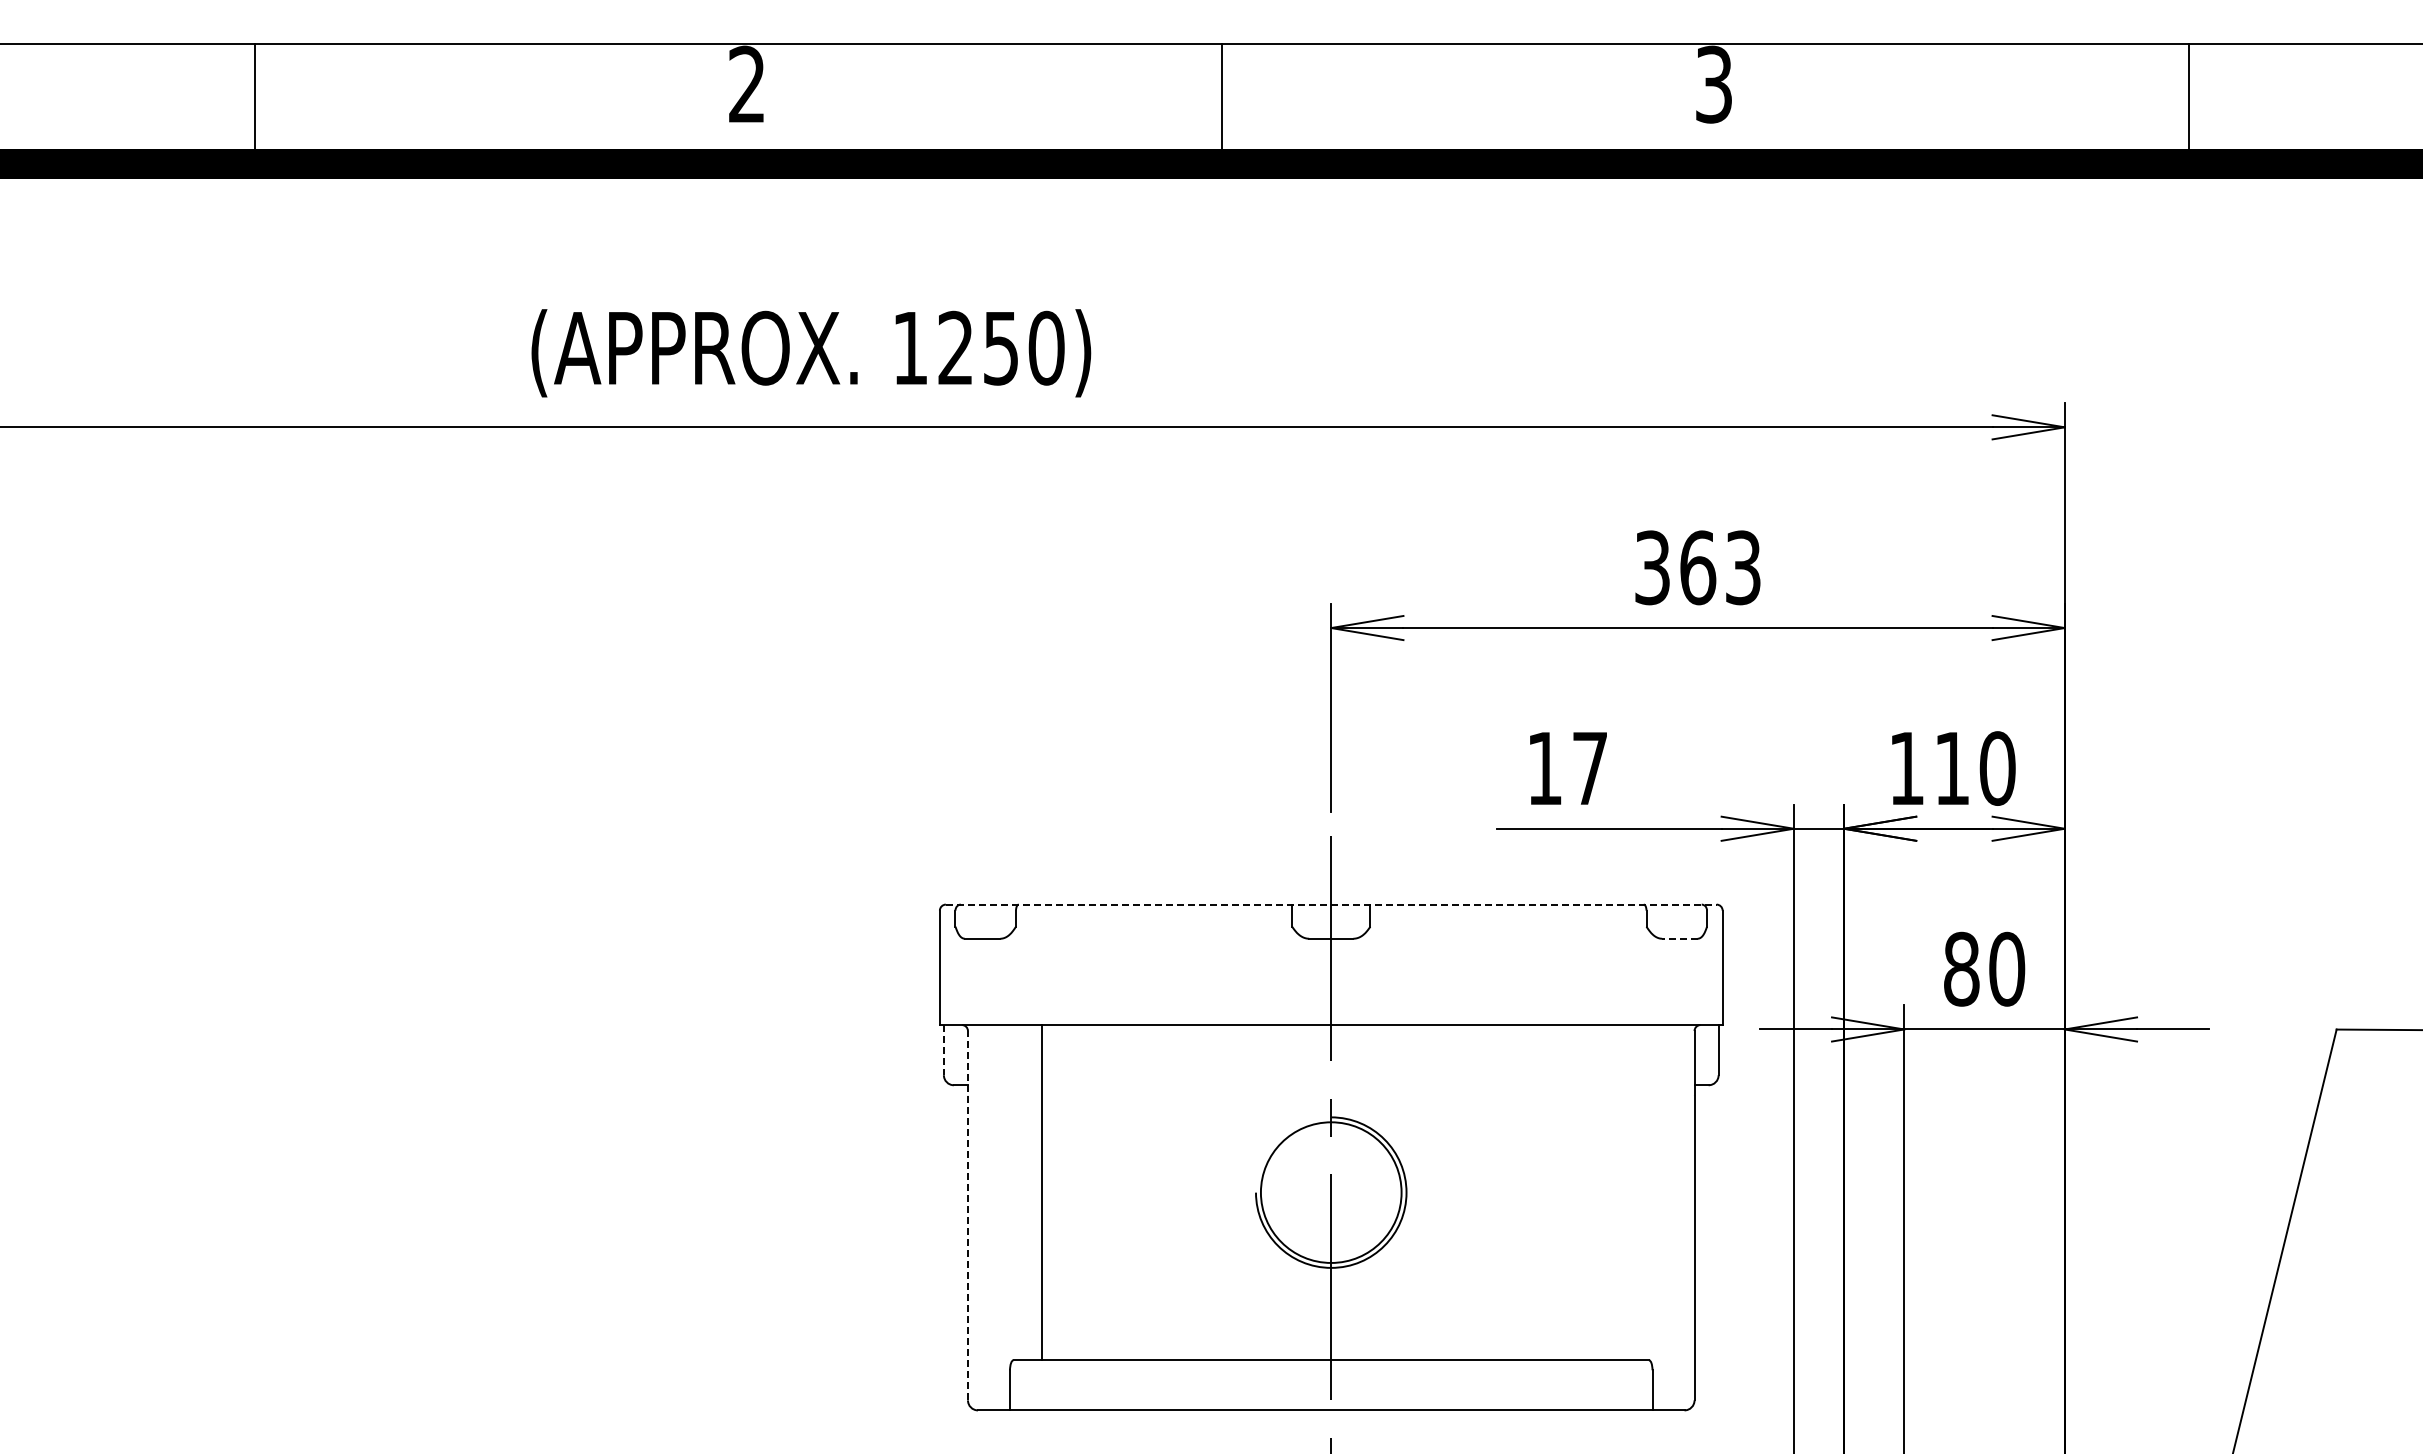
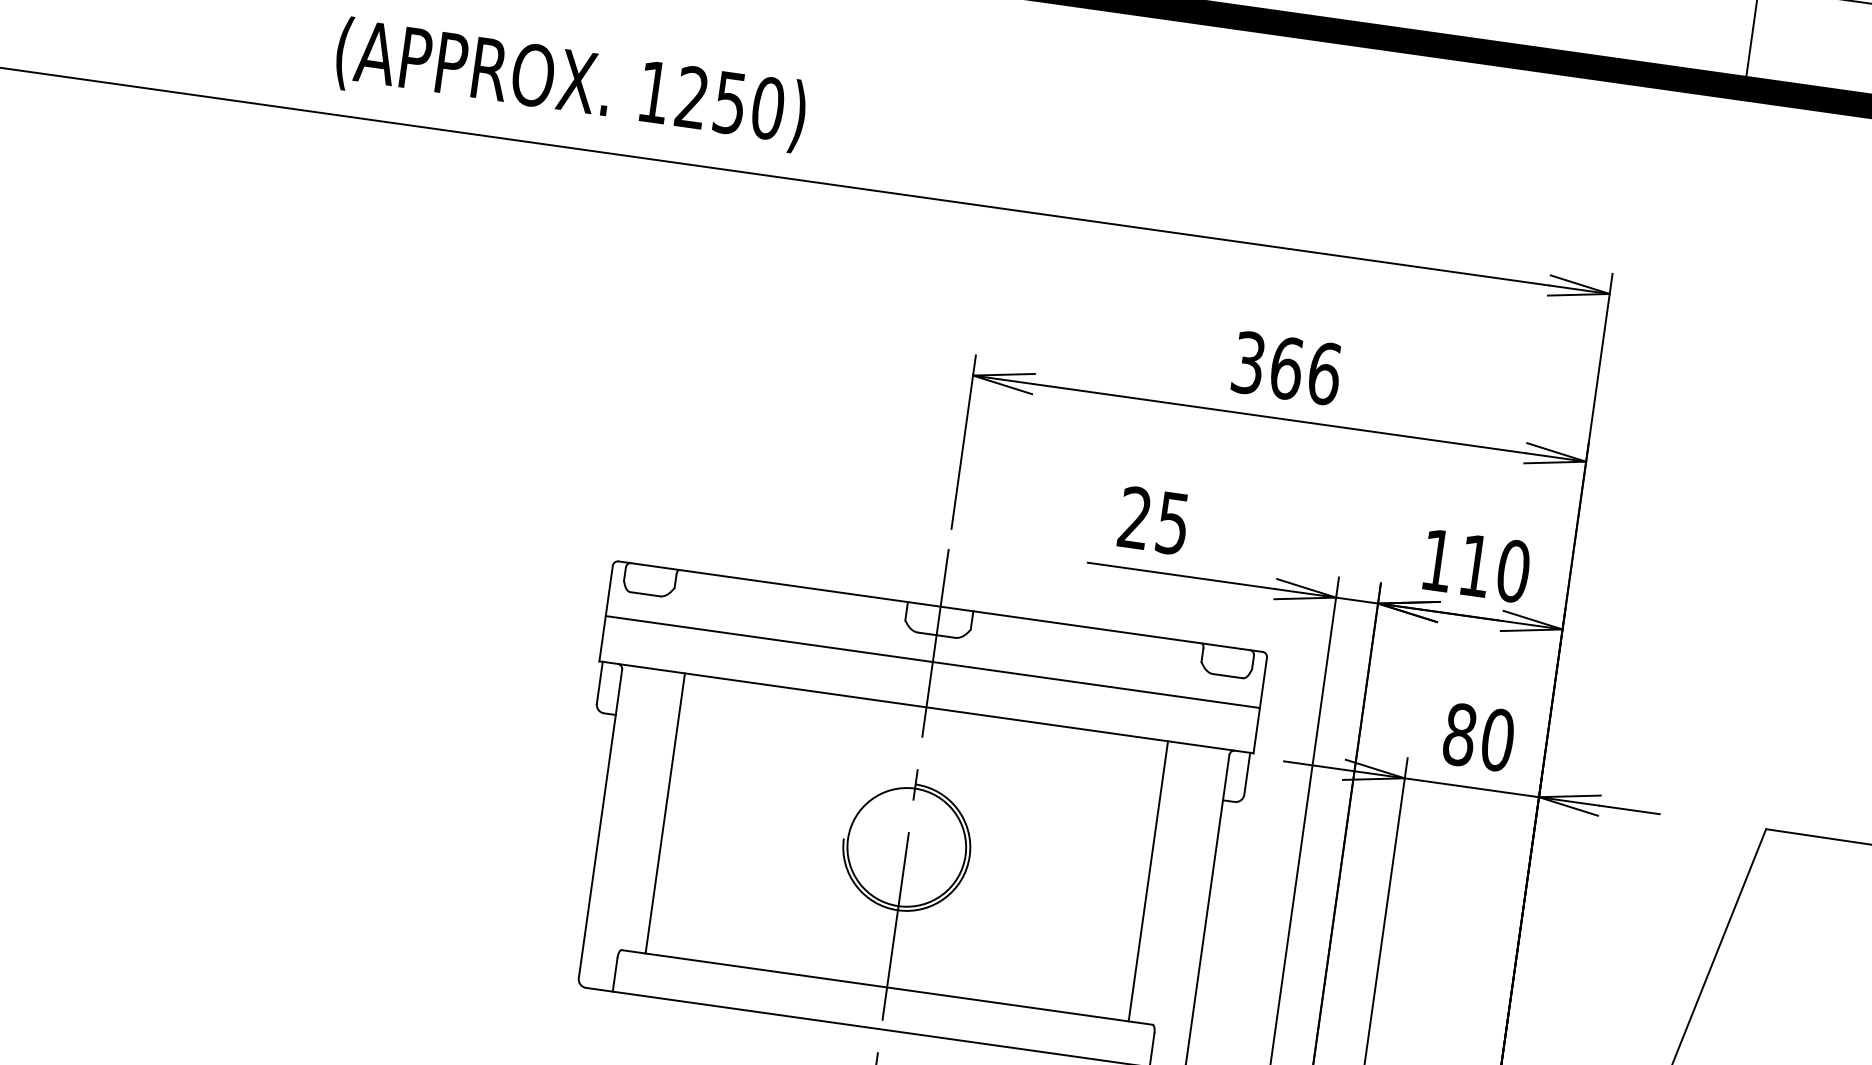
text: (1743, 567) -> (1324, 373), 363 -> 366
text: (1566, 768) -> (1153, 520), 17 -> 25
line: (1331, 904) -> (940, 606), dashed -> solid
line: (1679, 938) -> (1227, 675), dashed -> solid
line: (1330, 970) -> (932, 661), added
line: (943, 1050) -> (599, 683), dashed -> solid
line: (1620, 1192) -> (1148, 881), added
line: (967, 1215) -> (600, 823), dashed -> solid

